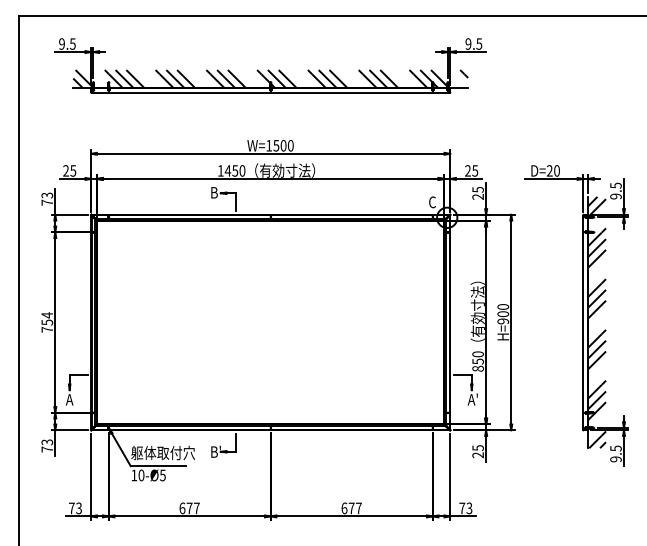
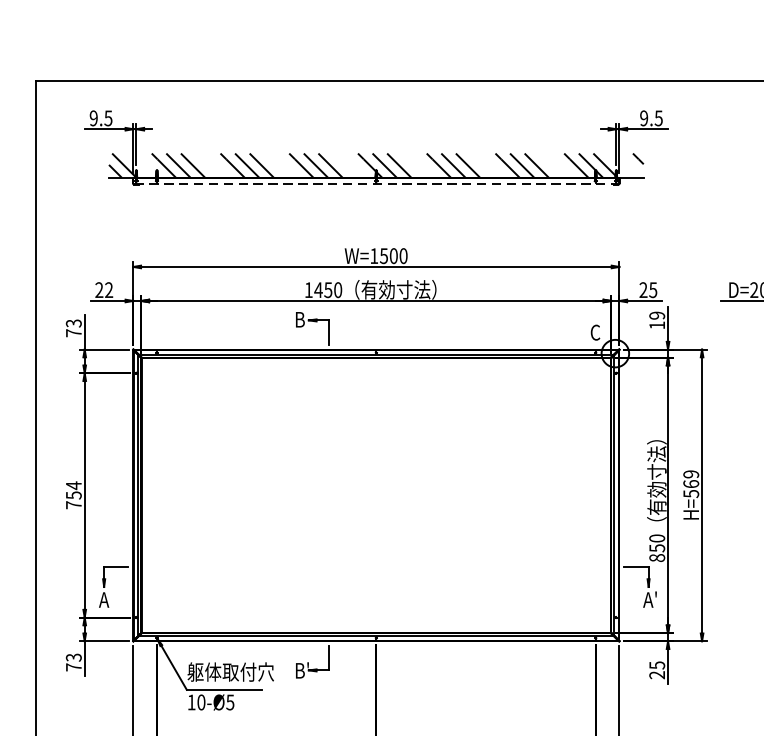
line: (270, 92) -> (376, 183), solid -> dashed
text: (73, 170) -> (109, 289), 25 -> 22
text: (477, 192) -> (656, 319), 25 -> 19
text: (503, 314) -> (691, 484), H=900 -> H=569

